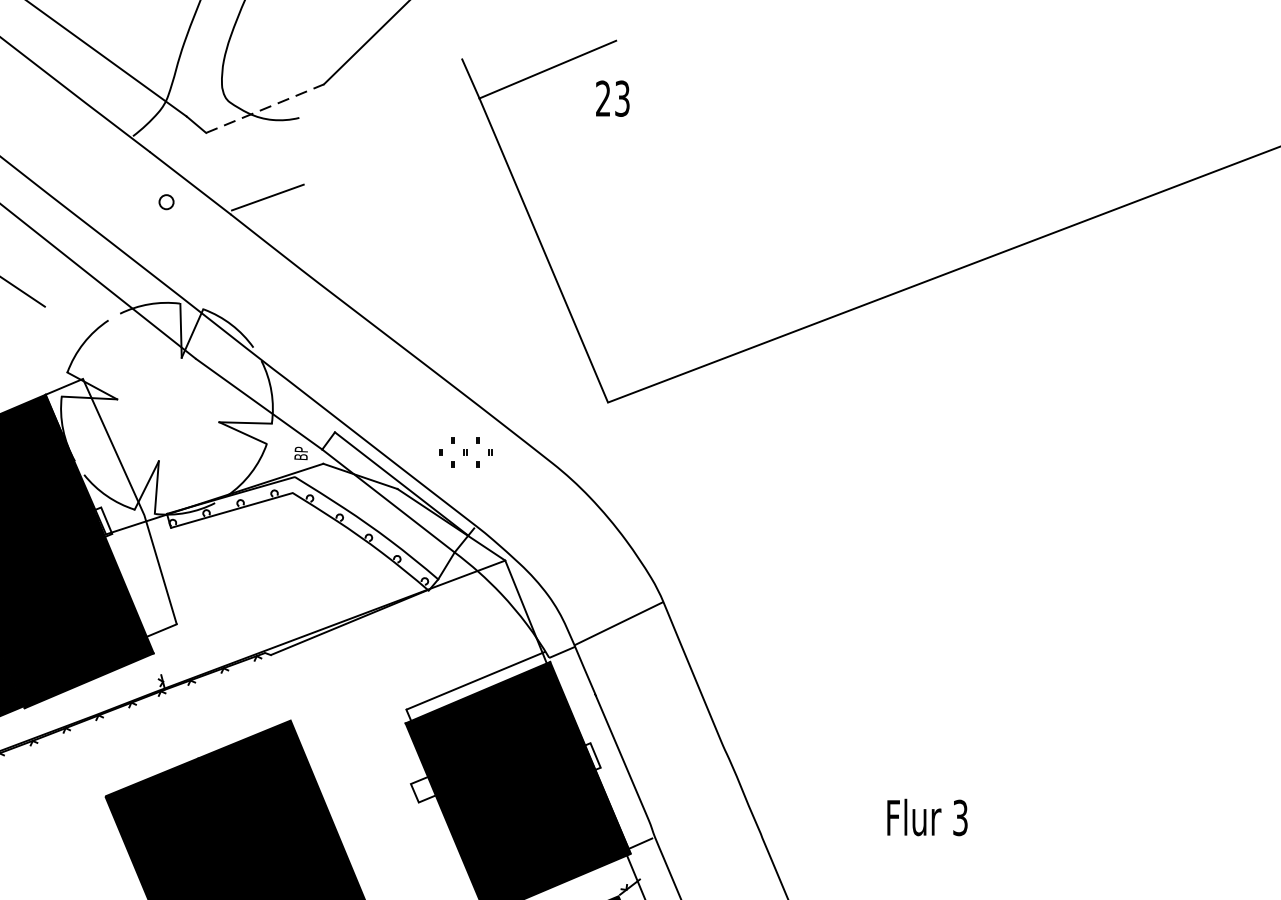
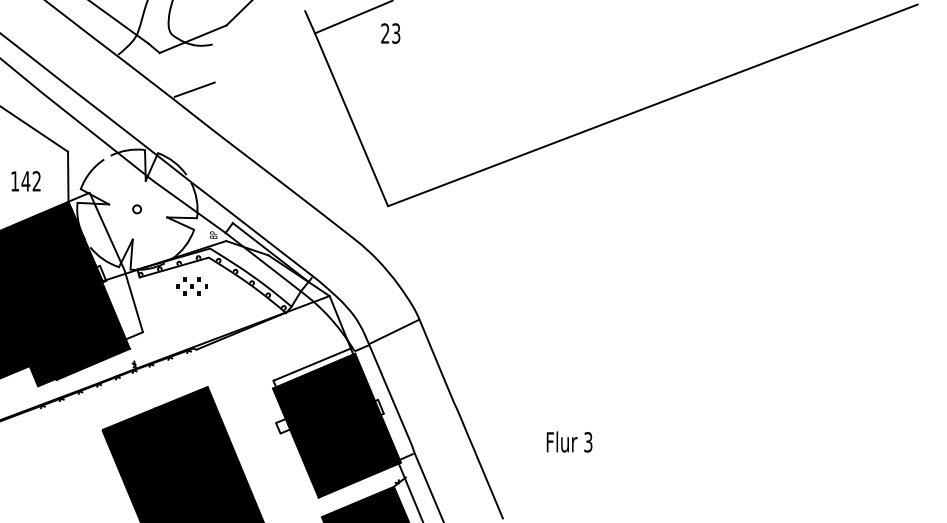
line: (265, 109) -> (193, 39), dashed -> solid
circle: (165, 202) -> (136, 209), moved
line: (45, 350) -> (68, 176), added
part: (464, 452) -> (191, 286), moved

